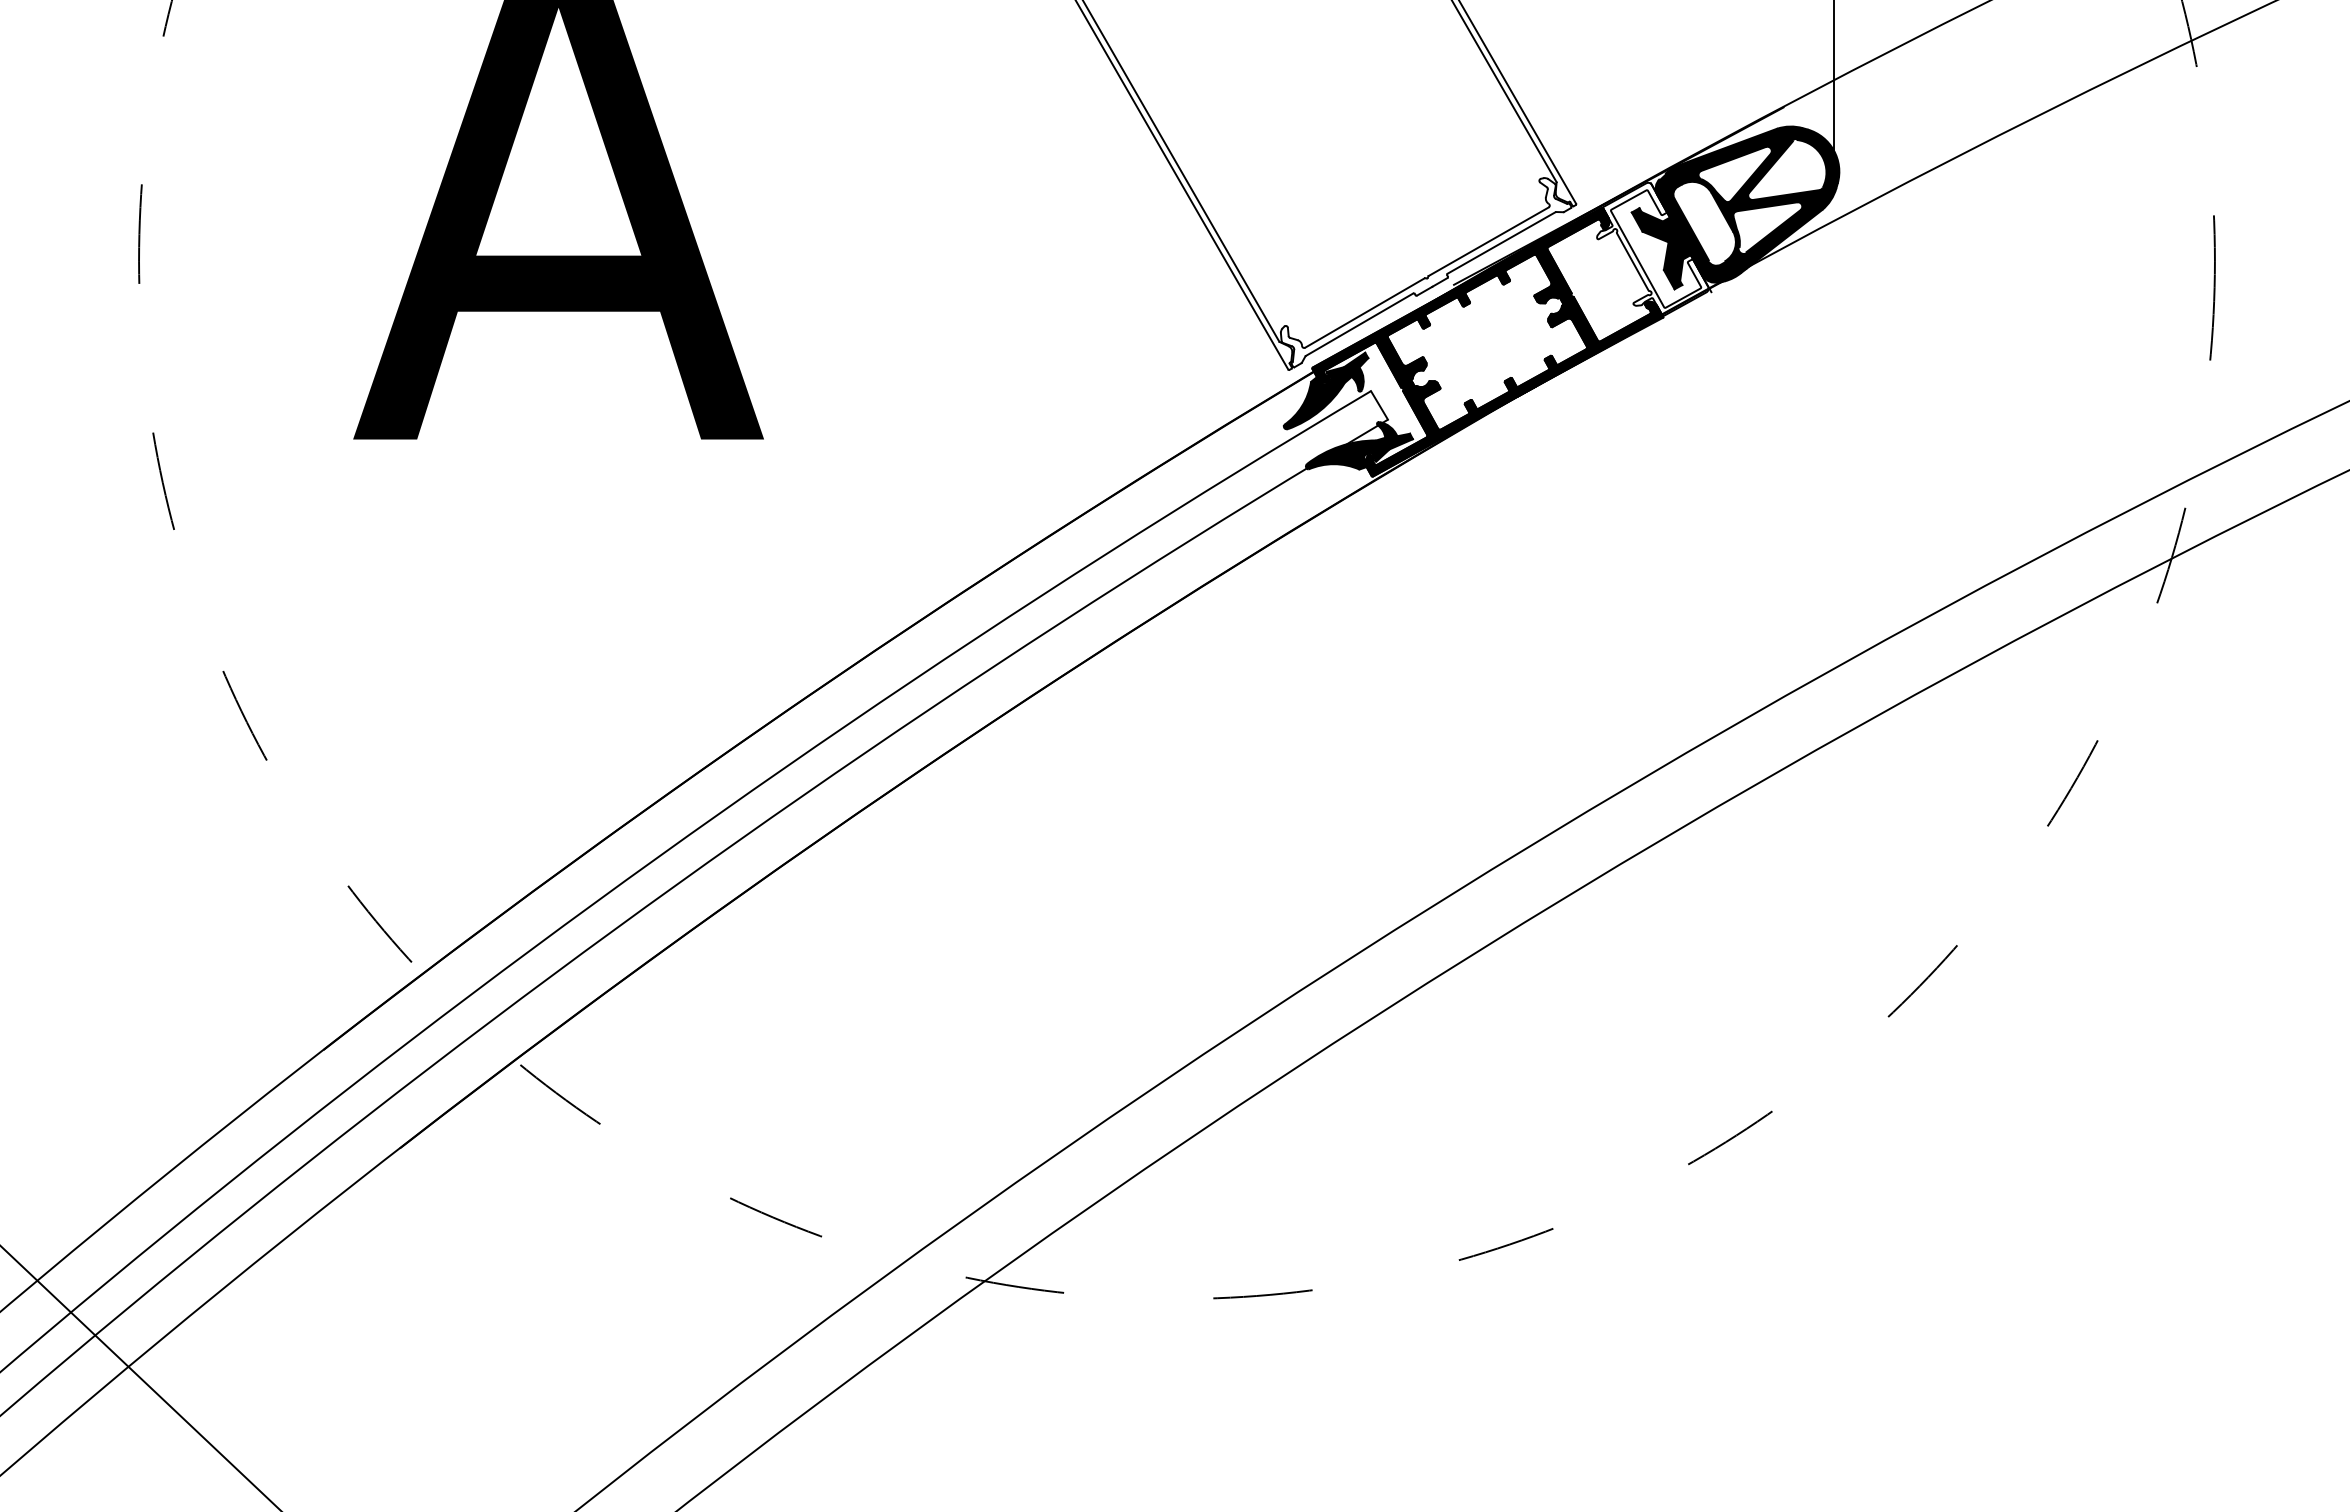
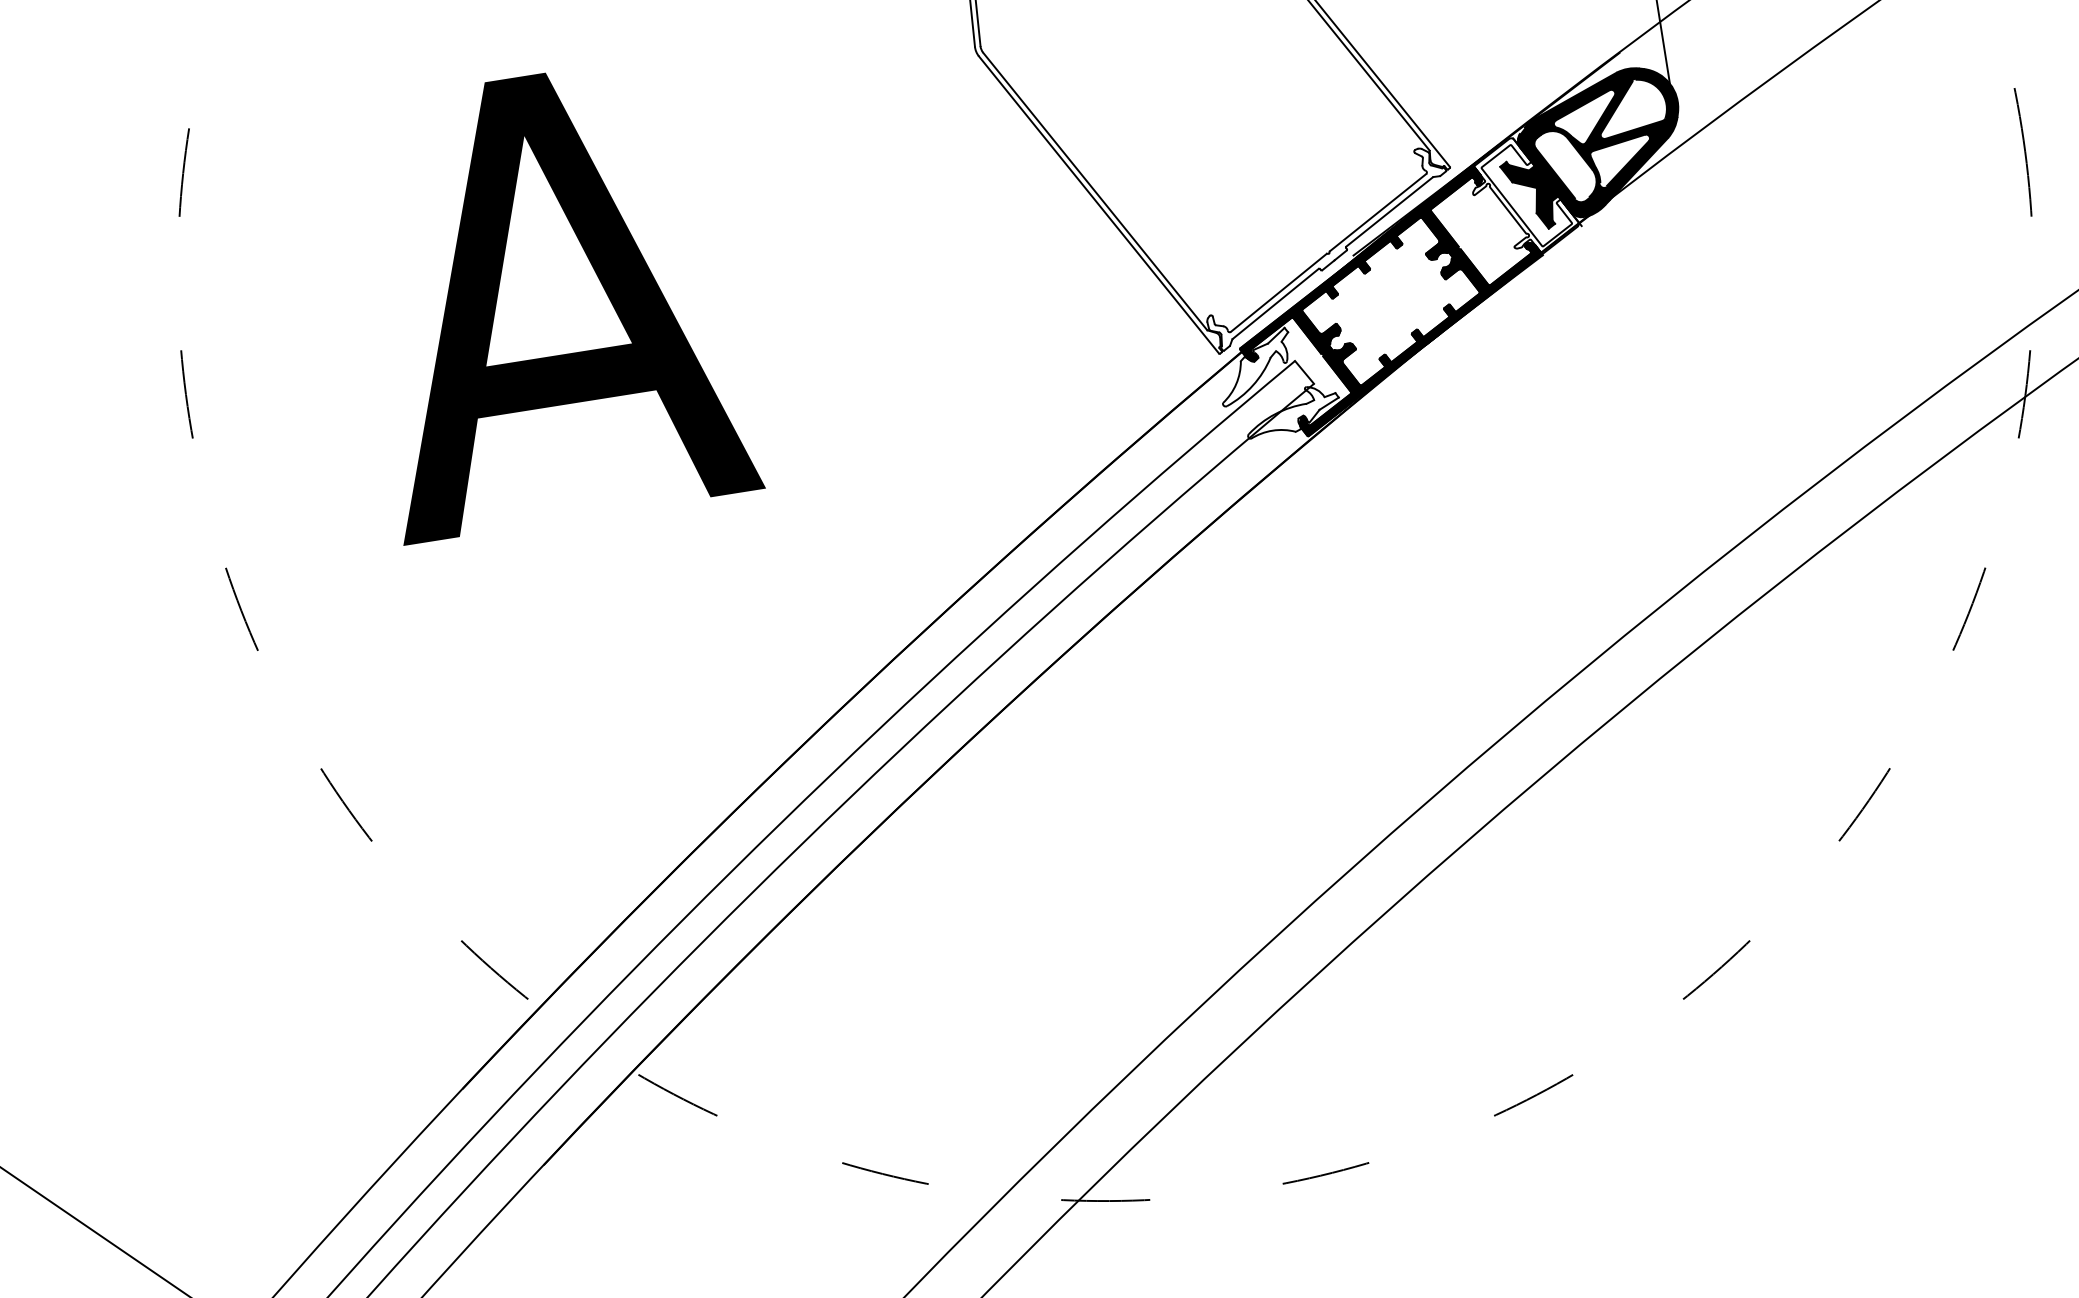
fill: (1325, 390) -> (1254, 366), removed
fill: (1358, 445) -> (1291, 410), removed

